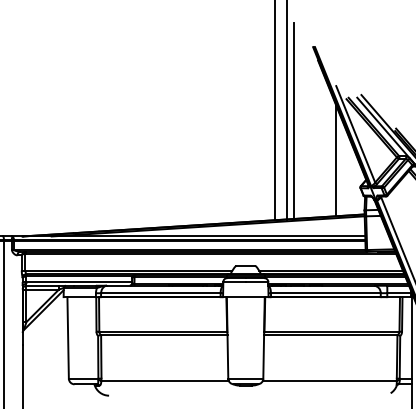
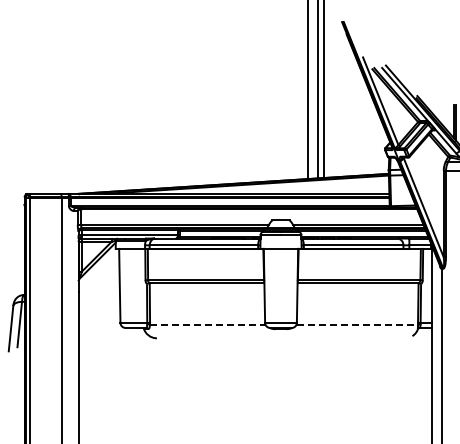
line: (335, 160) -> (362, 124), removed
line: (164, 380) -> (207, 324), solid -> dashed
line: (330, 380) -> (357, 324), solid -> dashed

